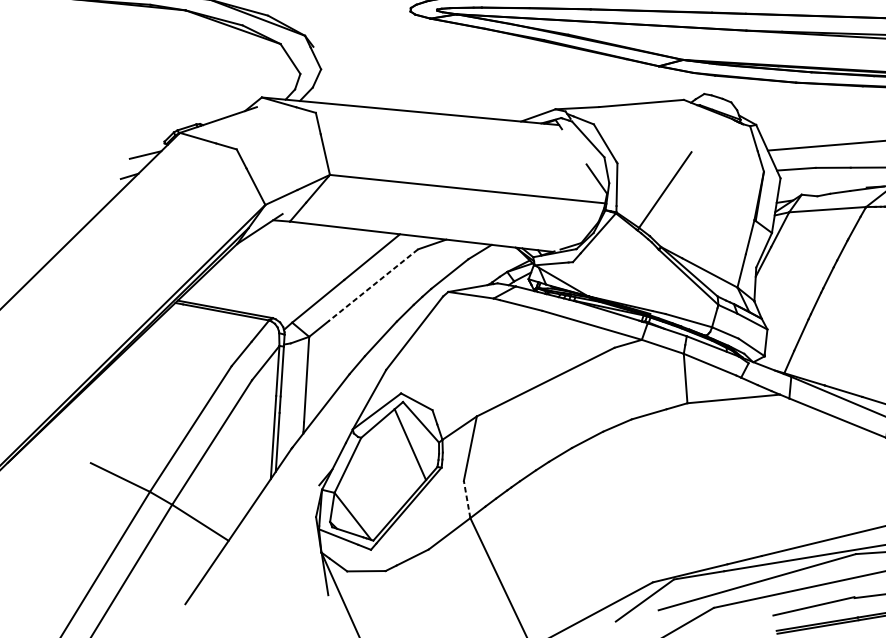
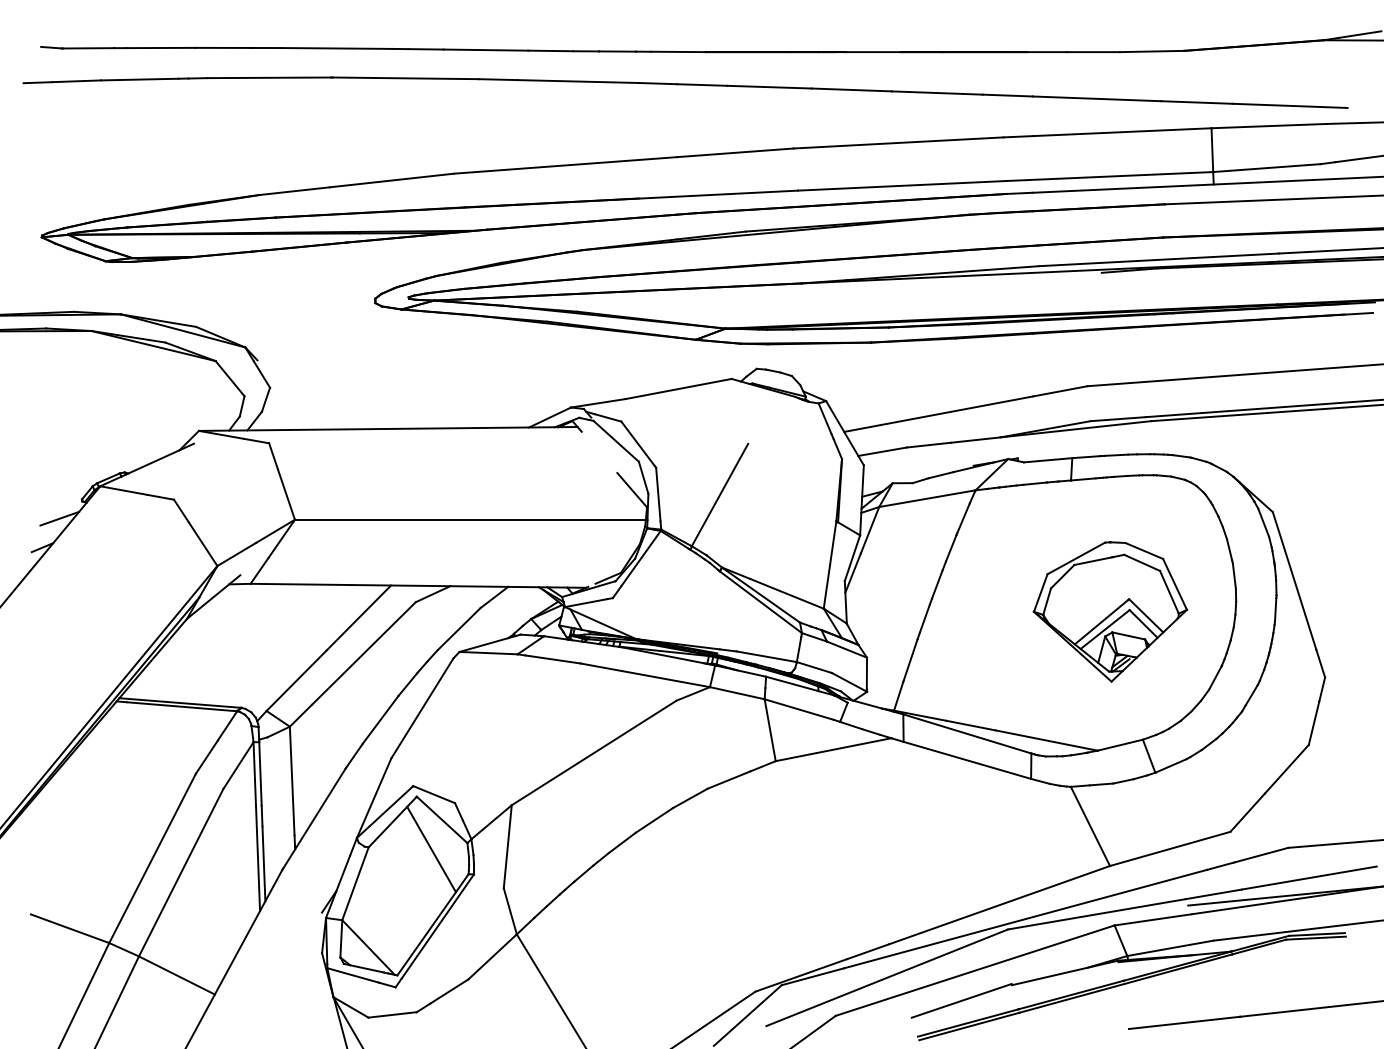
line: (373, 285) -> (364, 653), dashed -> solid
line: (467, 499) -> (510, 911), dashed -> solid

